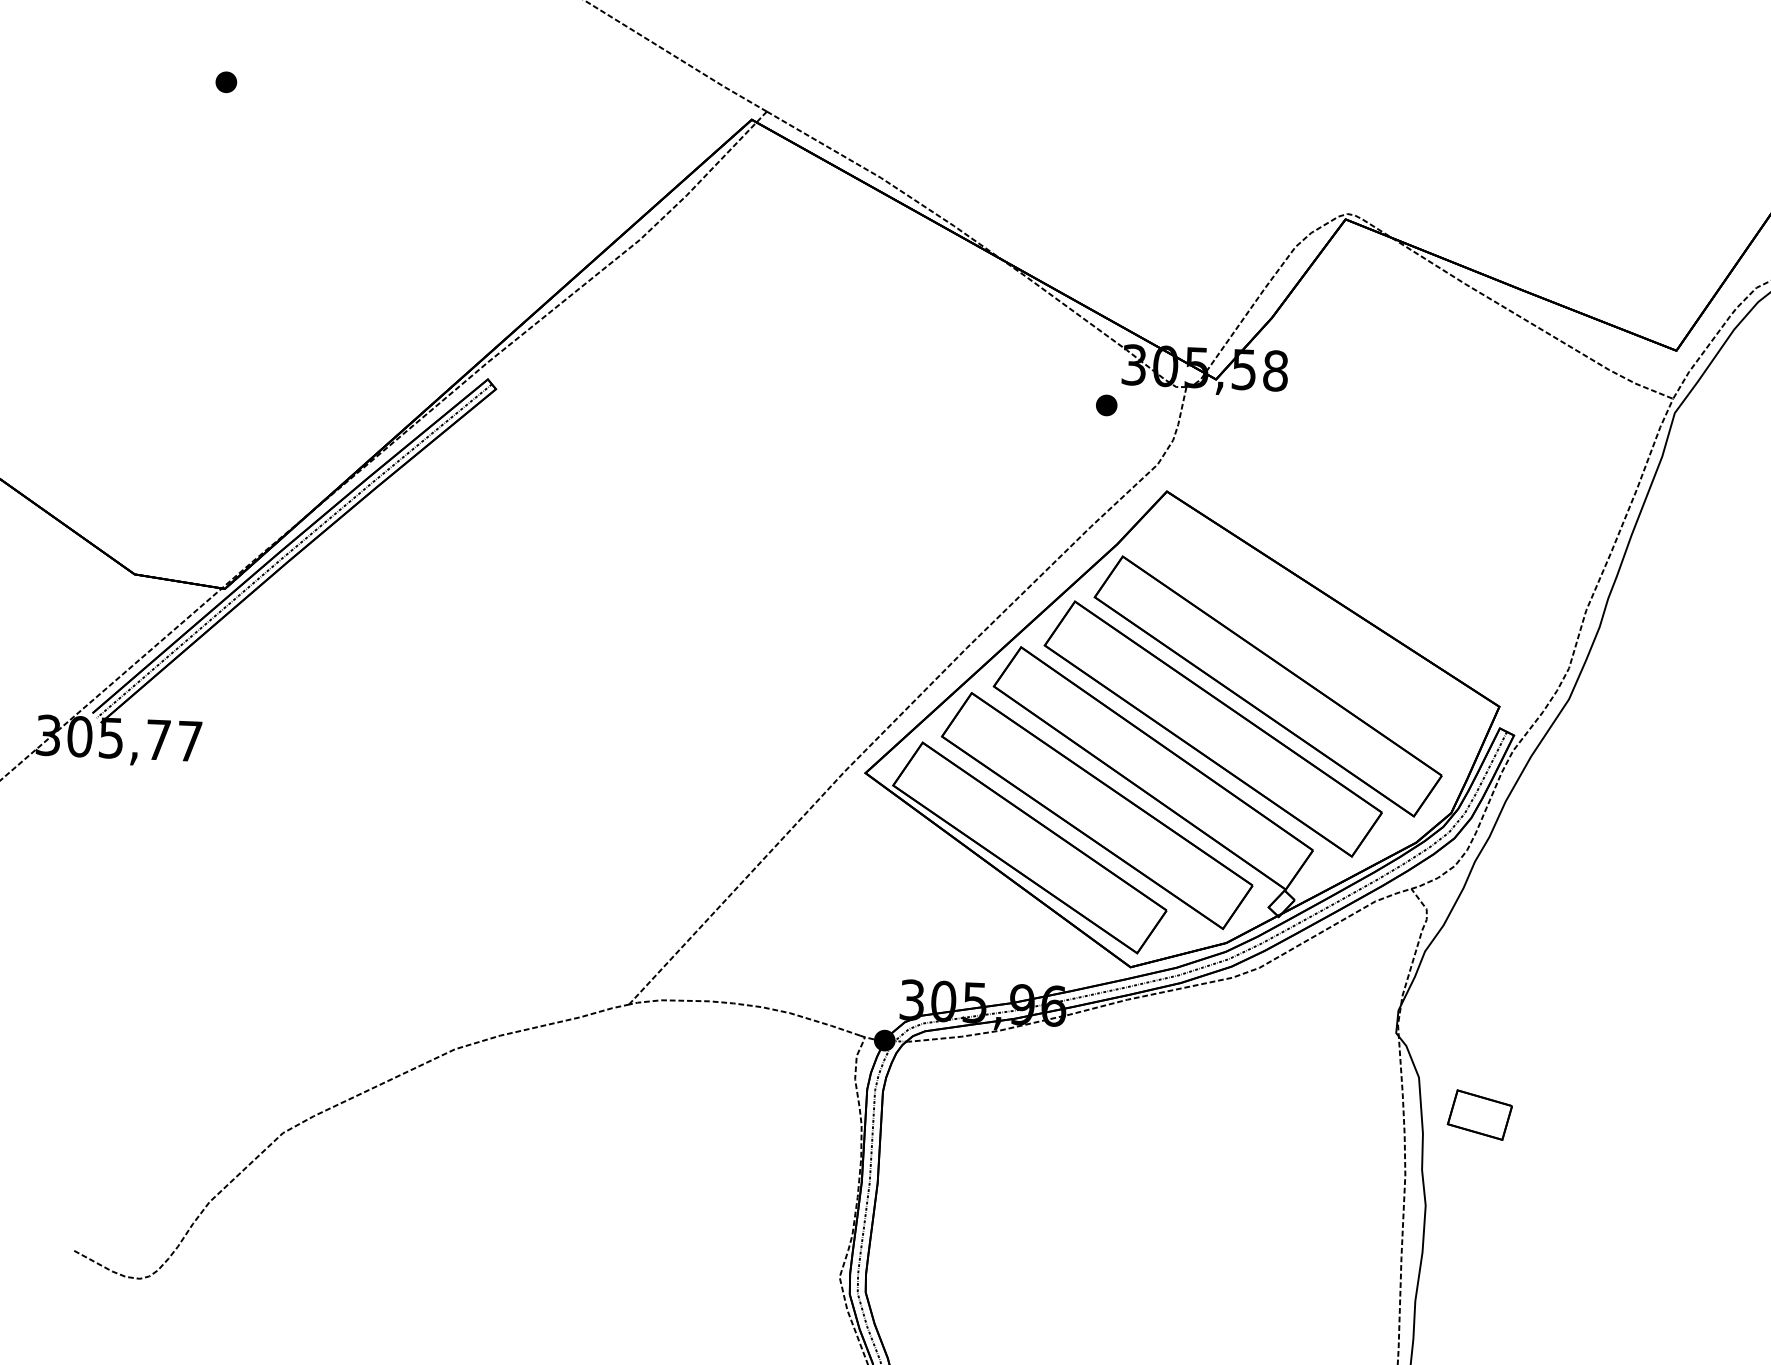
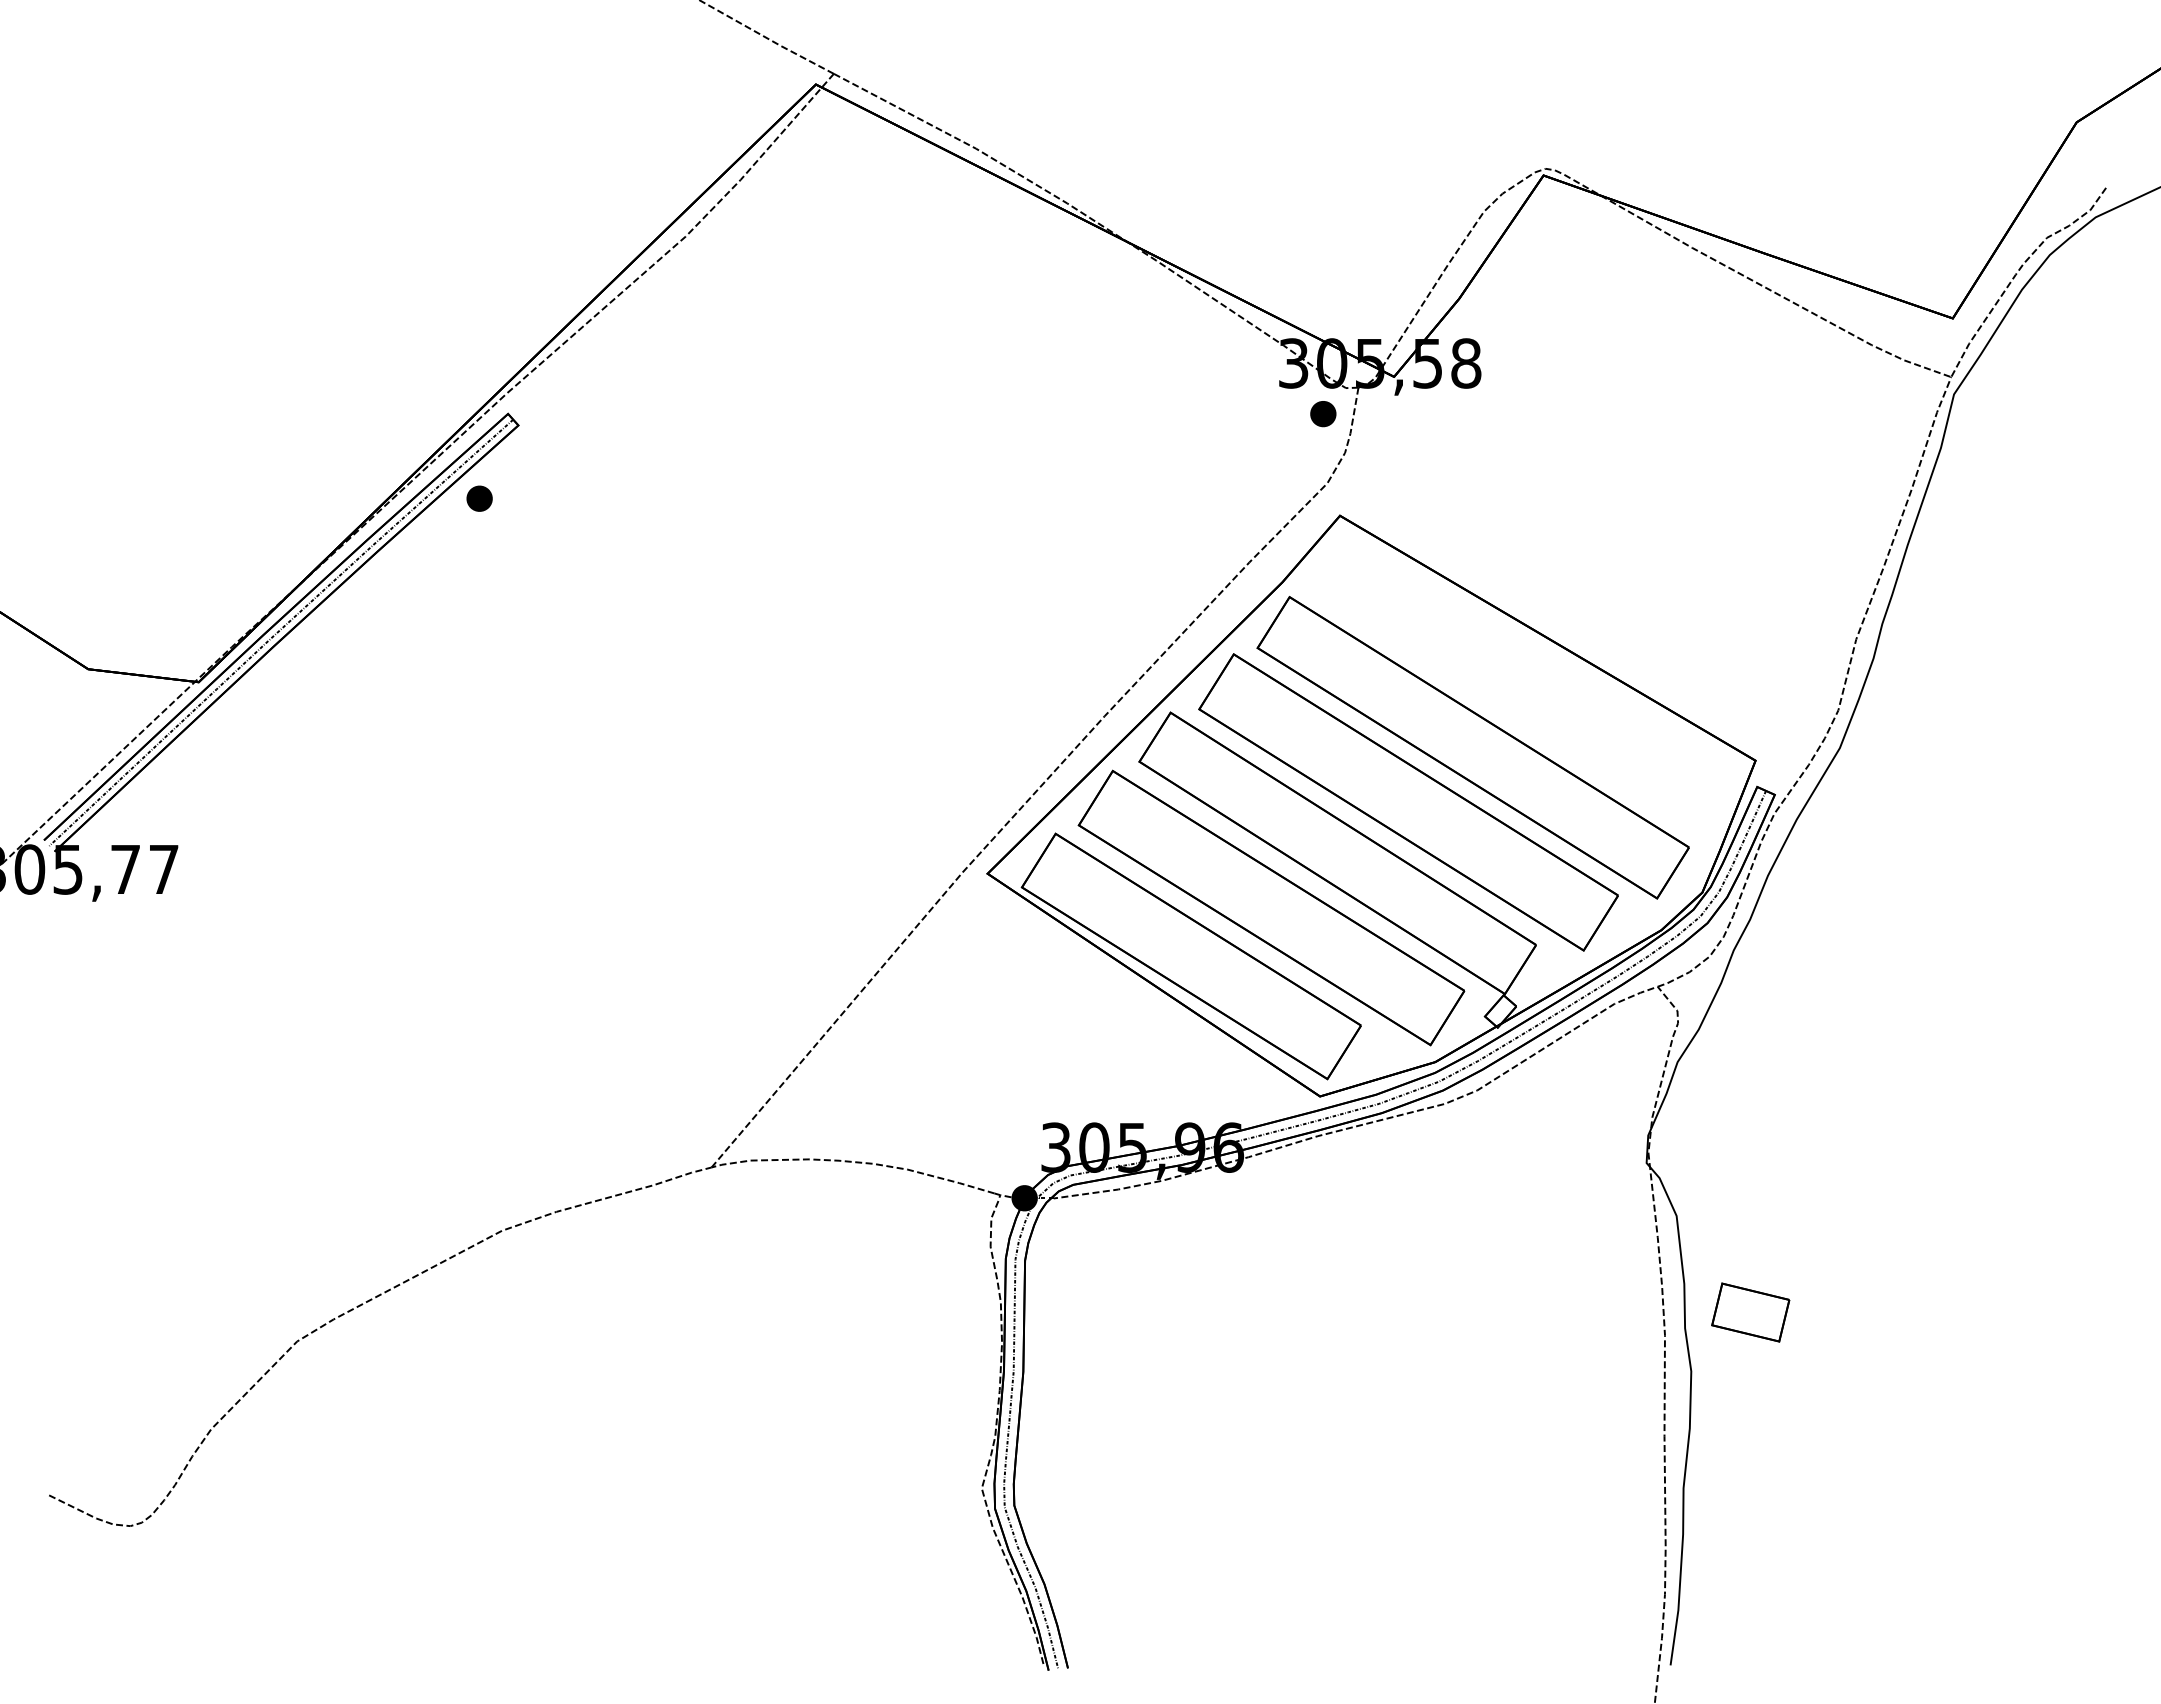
part: (226, 82) -> (479, 498), moved
part: (1106, 405) -> (1323, 414), moved
part: (1479, 1115) -> (1750, 1312), moved

